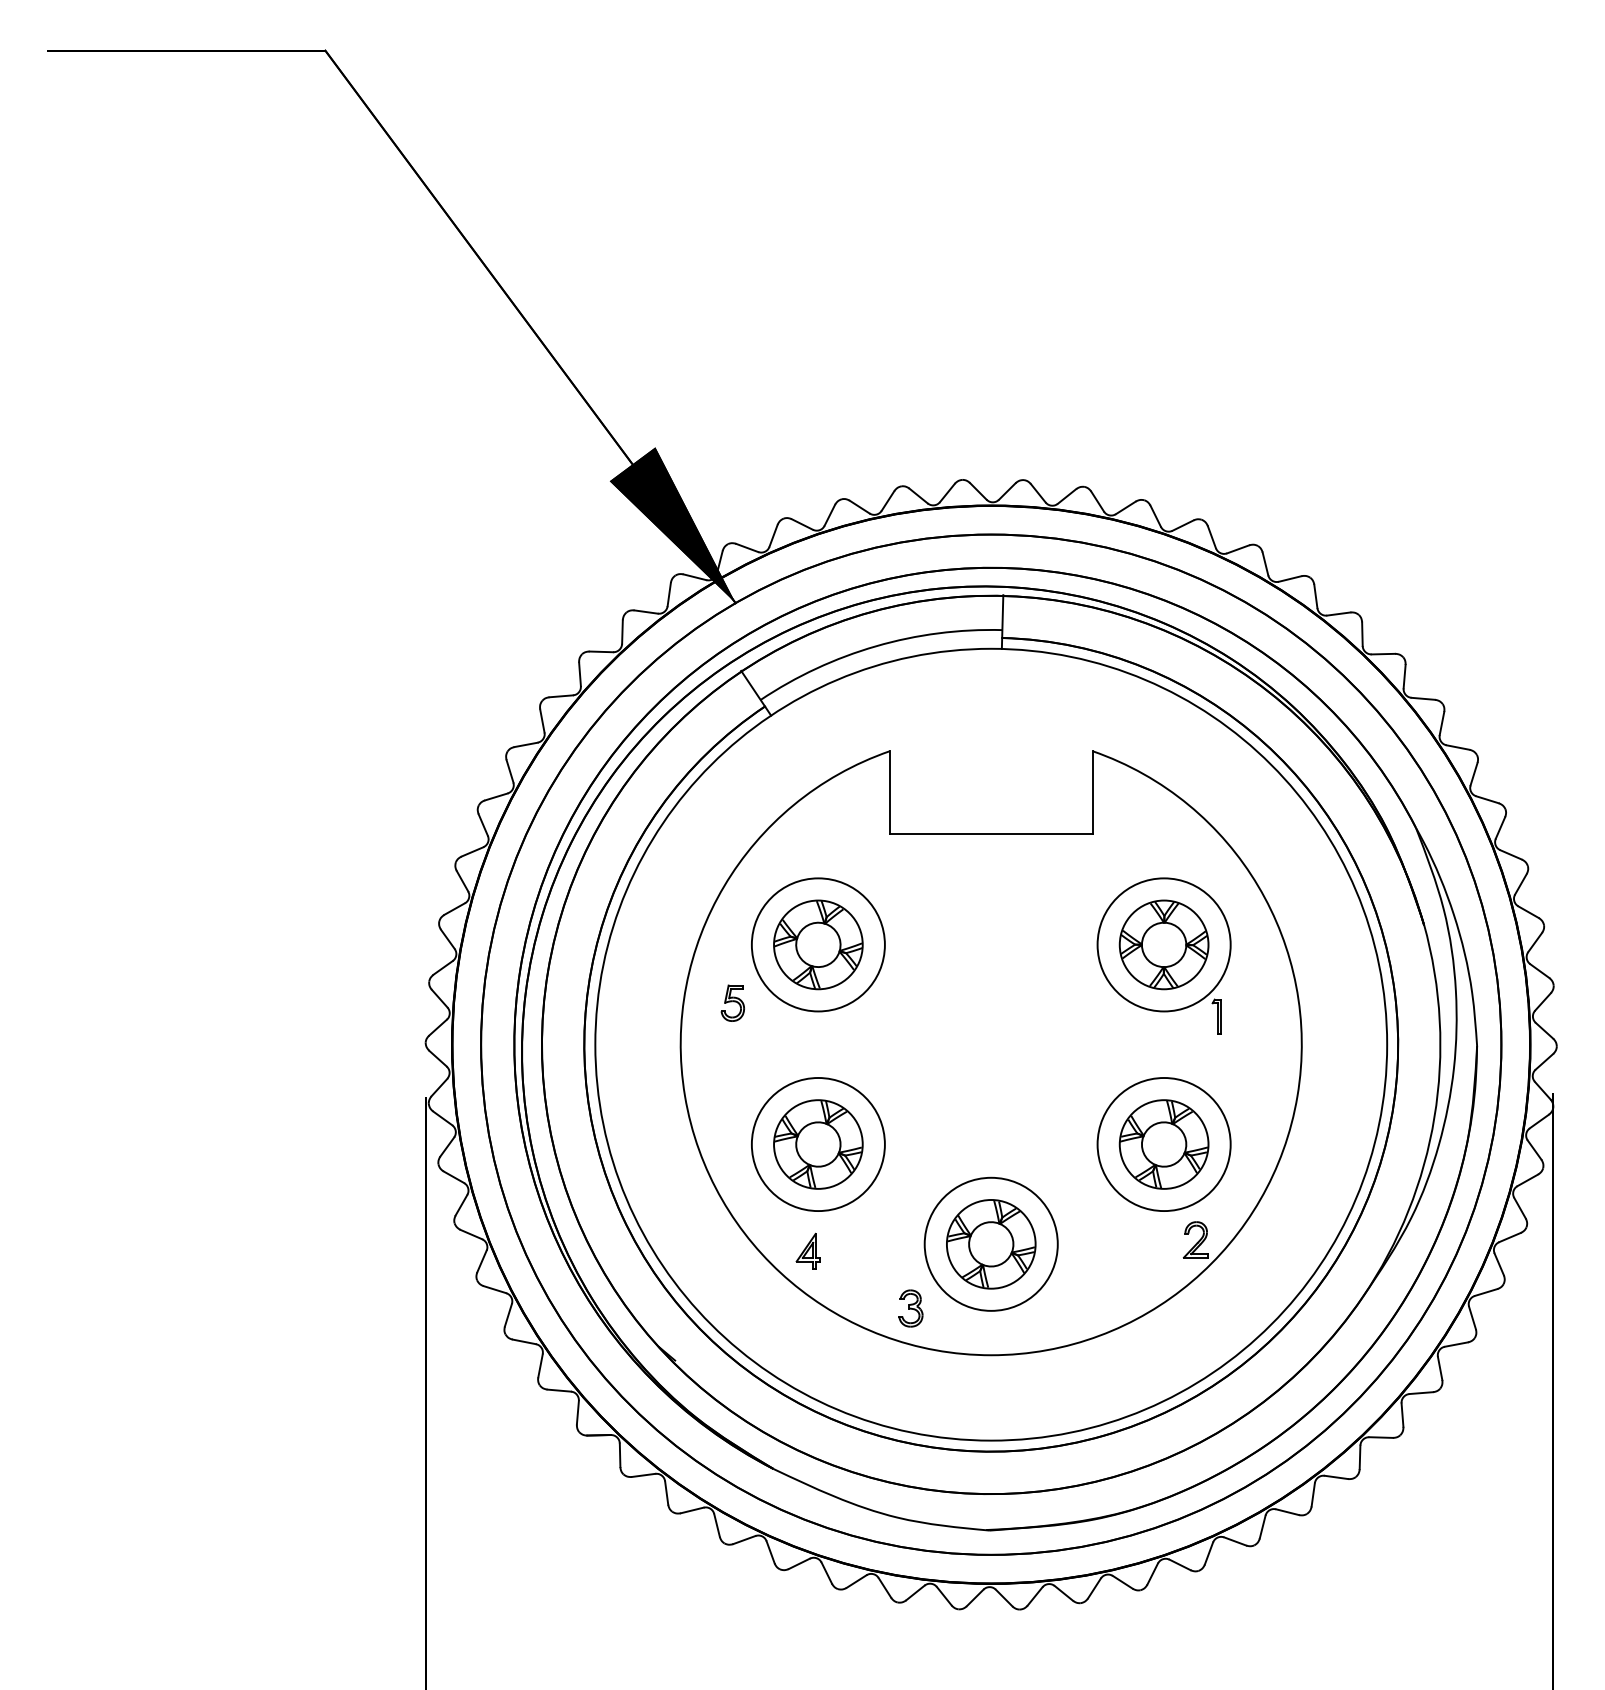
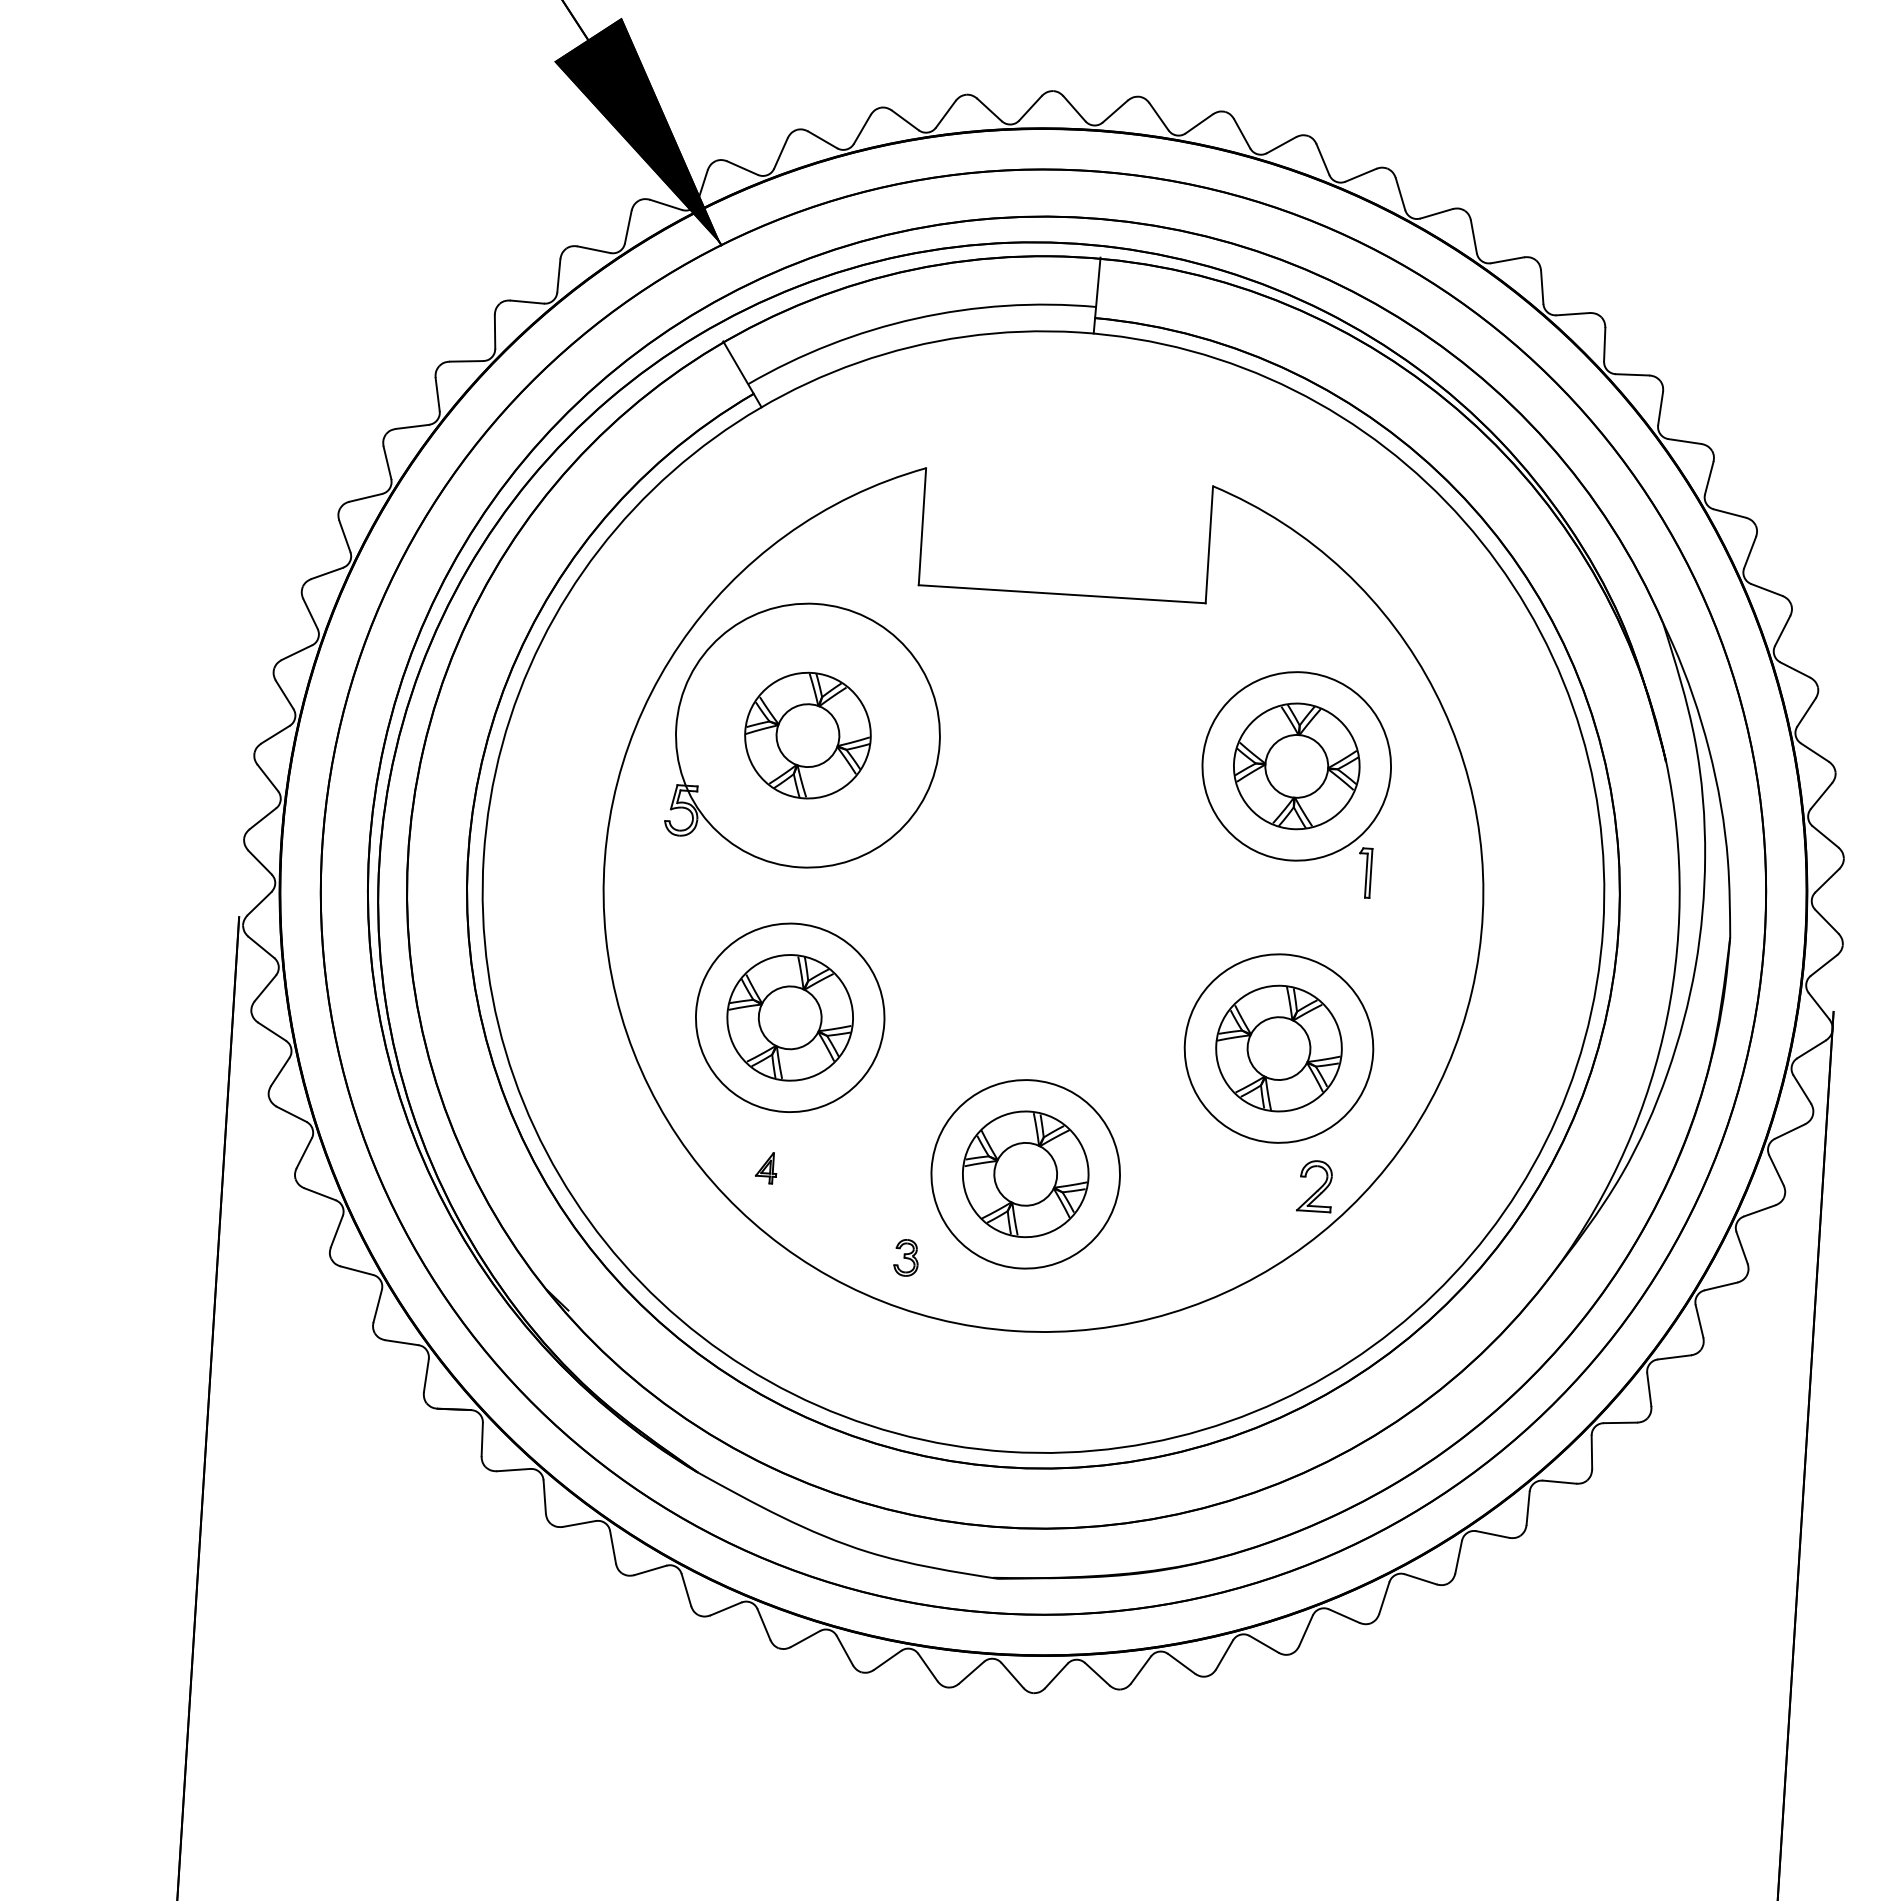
circle: (817, 944) -> (806, 734), size x1.4
part: (807, 1250) -> (765, 1166), size x0.6
part: (910, 1308) -> (905, 1257), size x0.7

